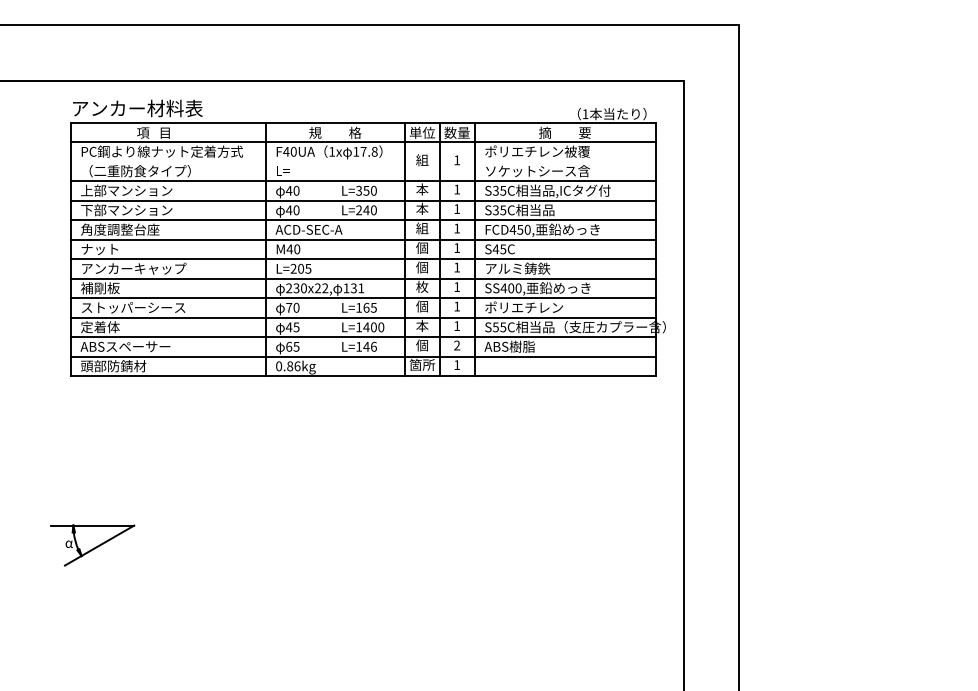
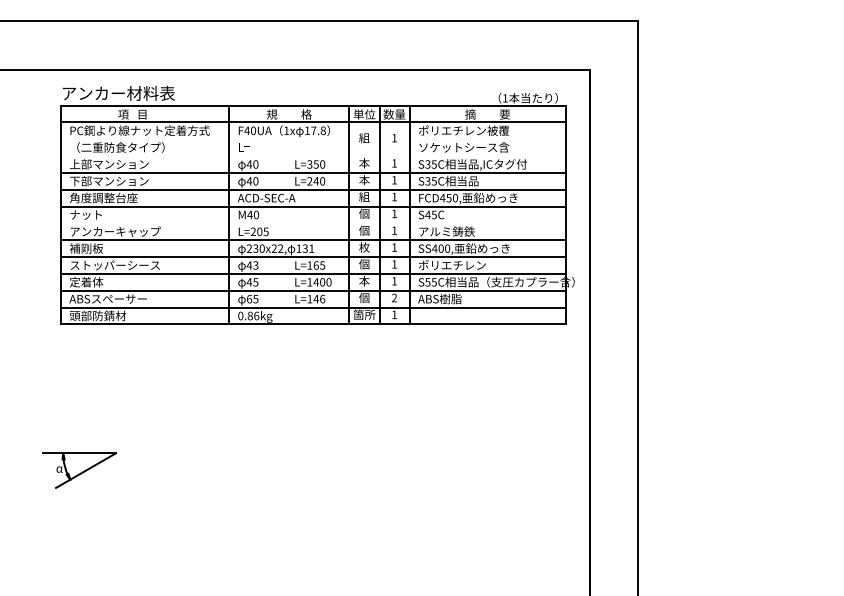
line: (362, 181) -> (312, 156), removed
line: (362, 259) -> (312, 223), removed
text: (292, 307) -> (252, 265), 70 -> 43

